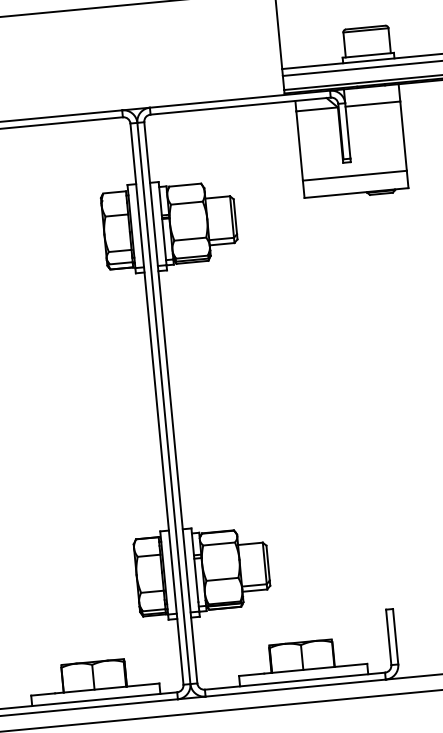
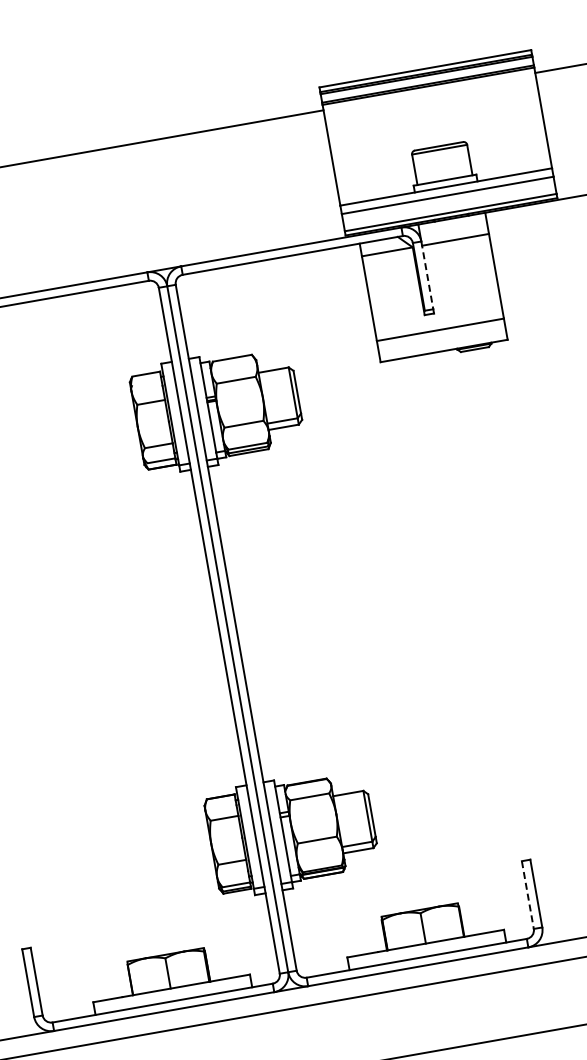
line: (347, 131) -> (427, 275), solid -> dashed
line: (388, 637) -> (527, 895), solid -> dashed

